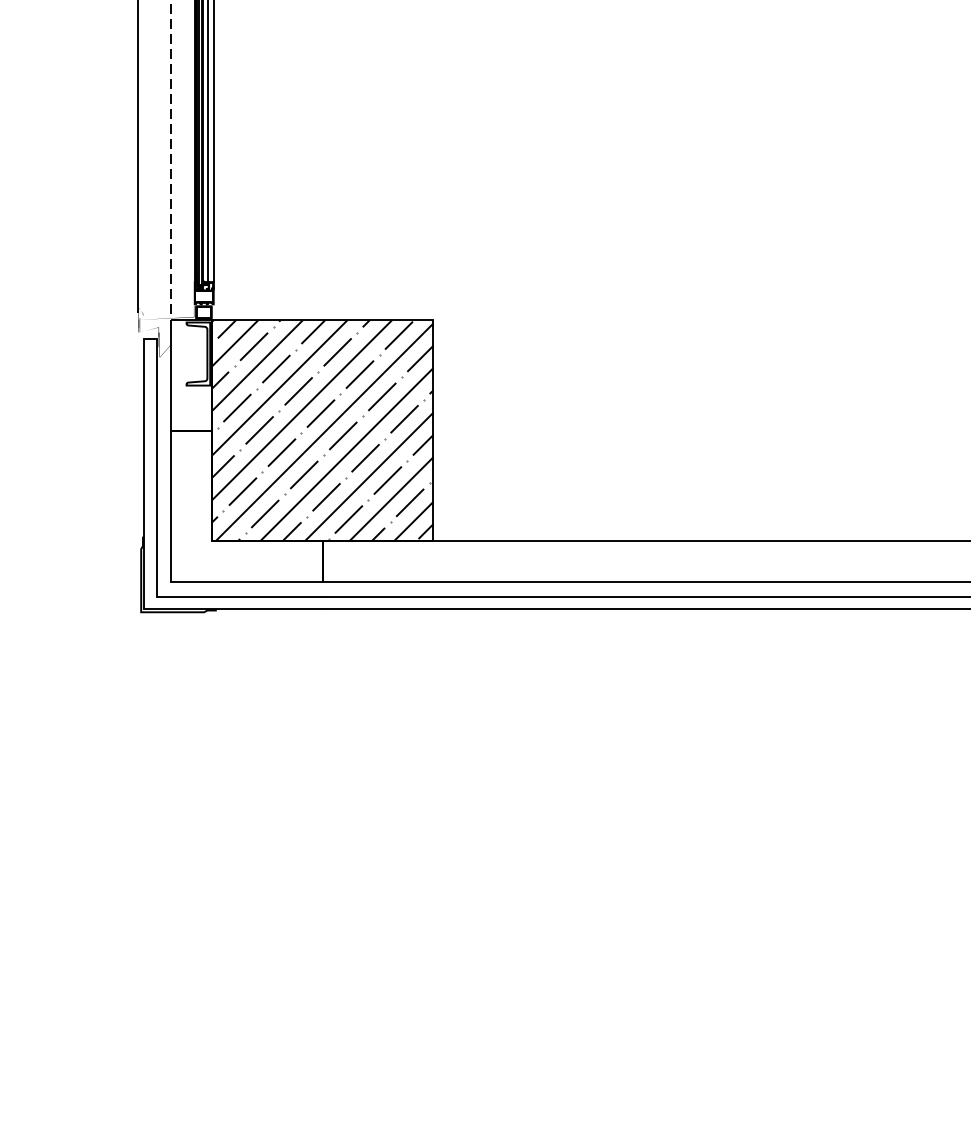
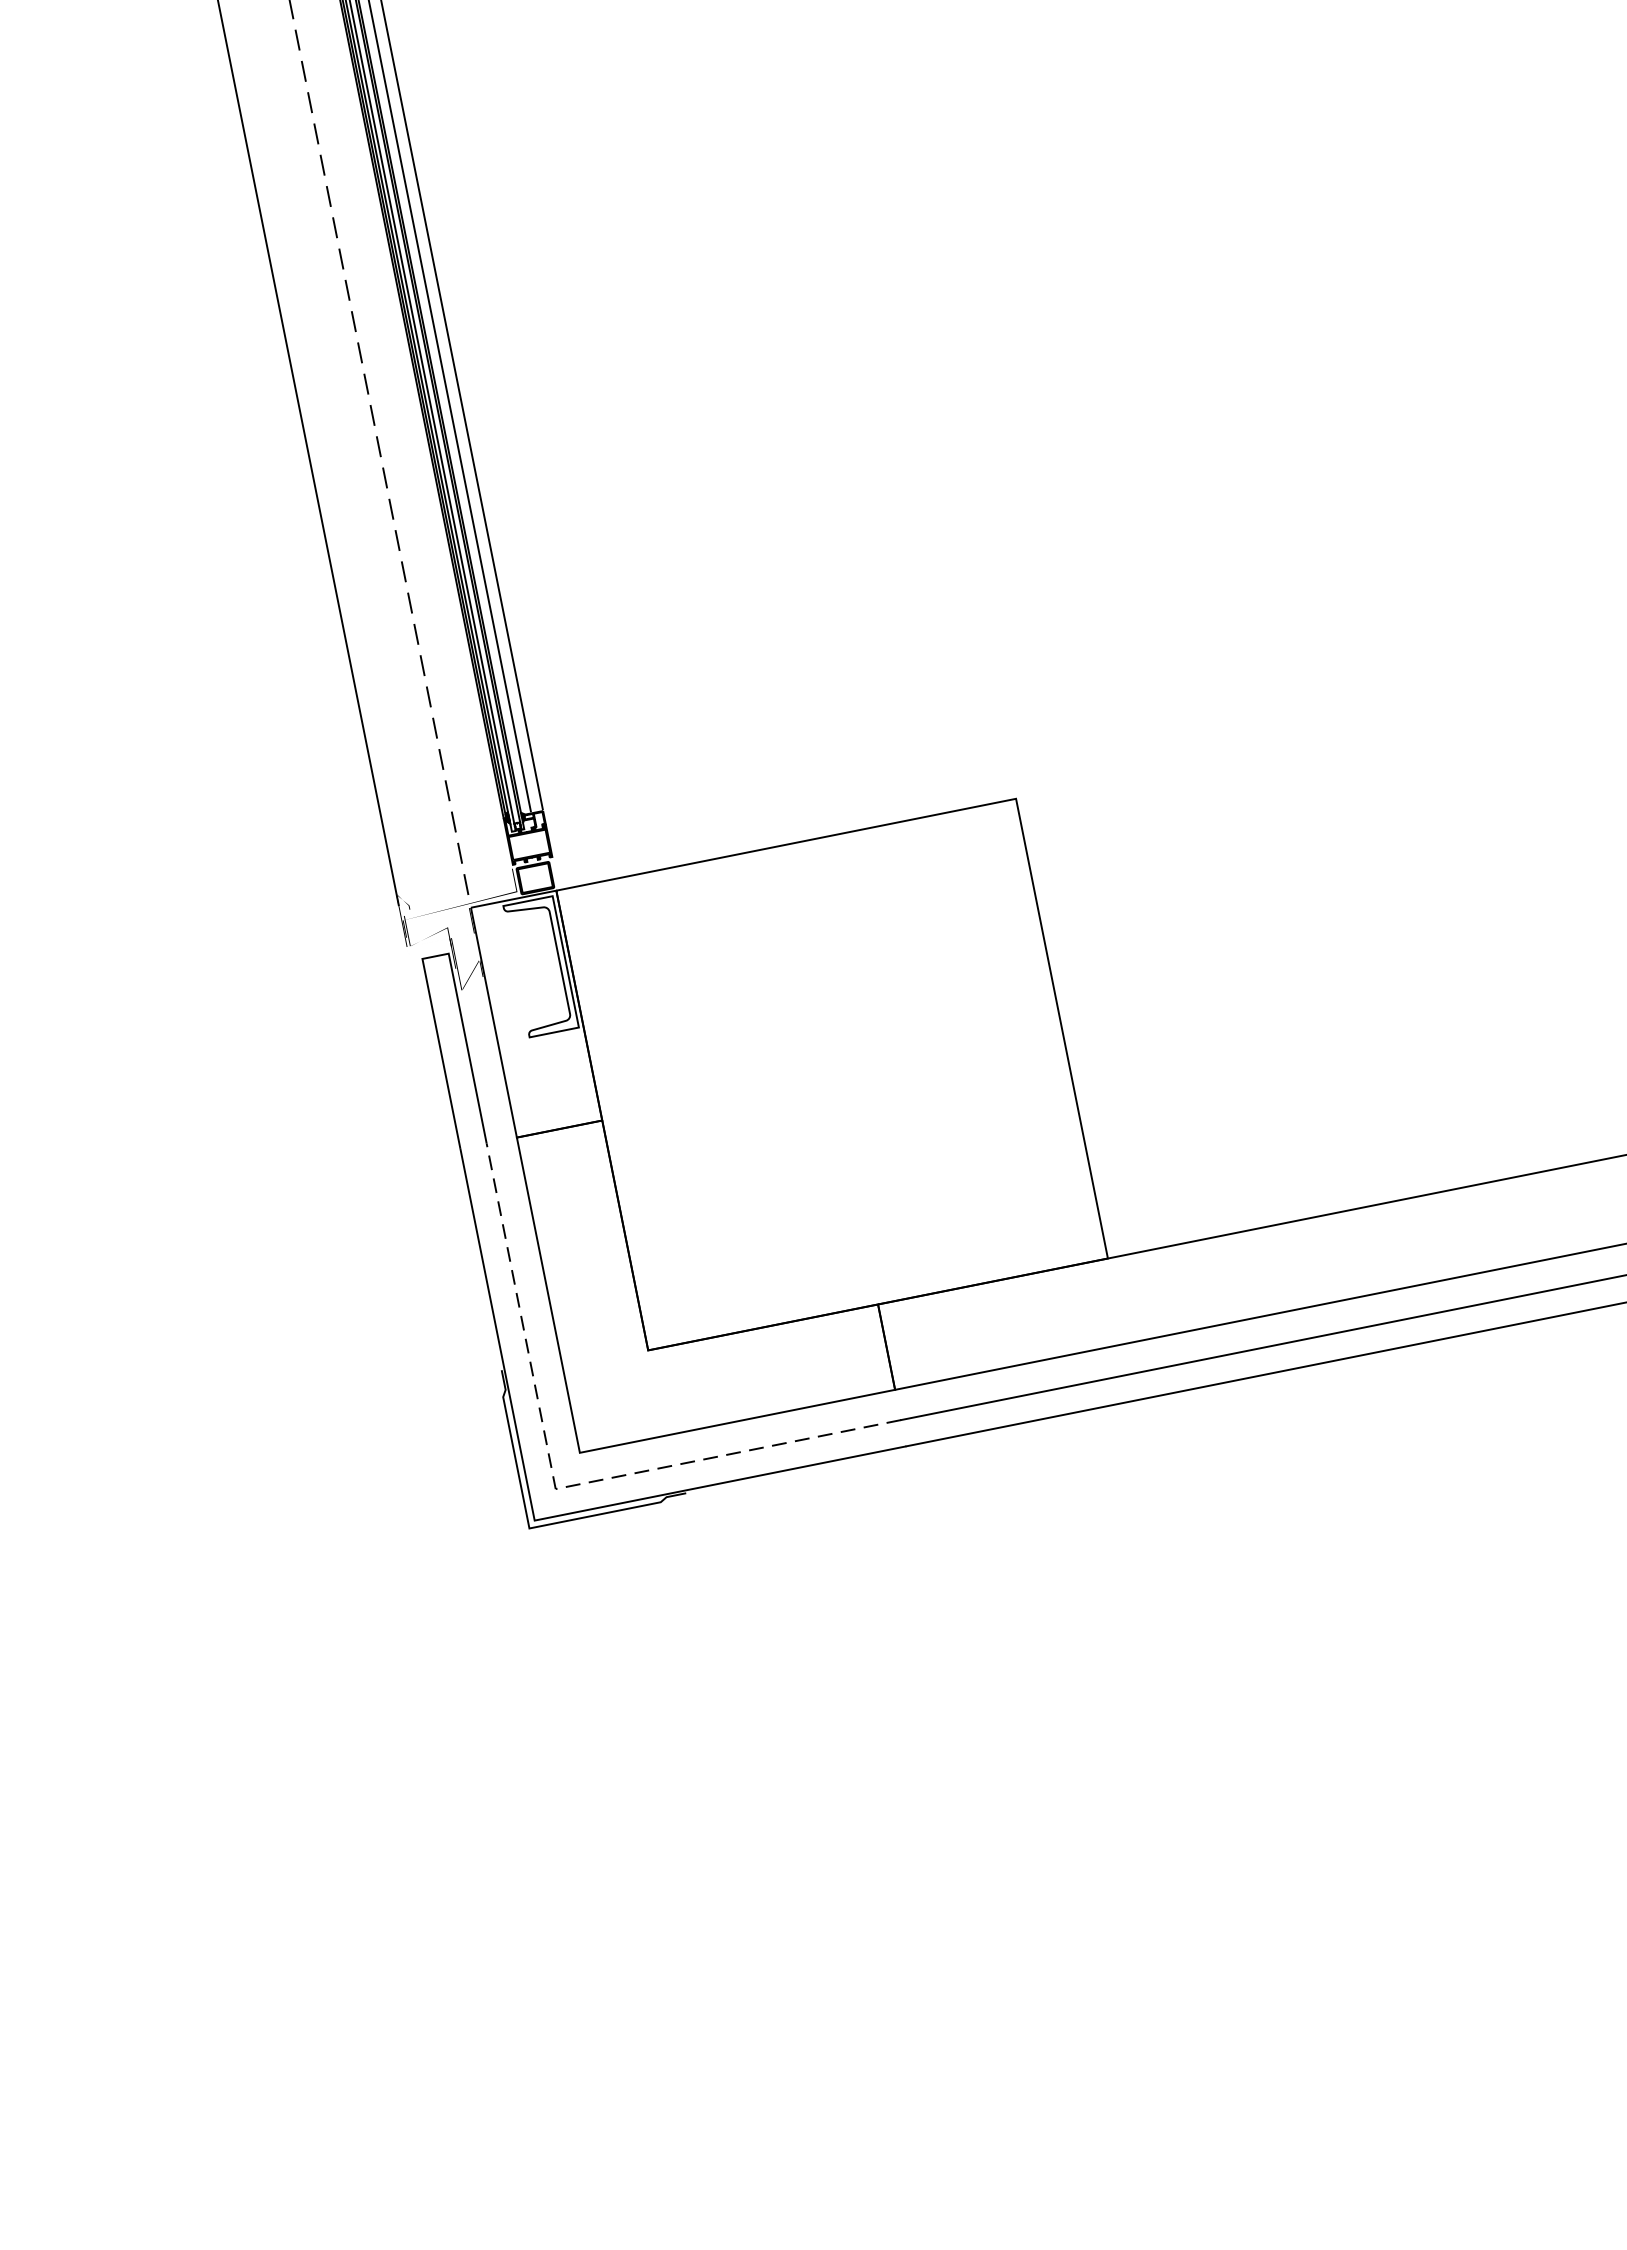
hatch: (322, 430) -> (831, 1074), removed
line: (156, 596) -> (554, 1489), solid -> dashed

